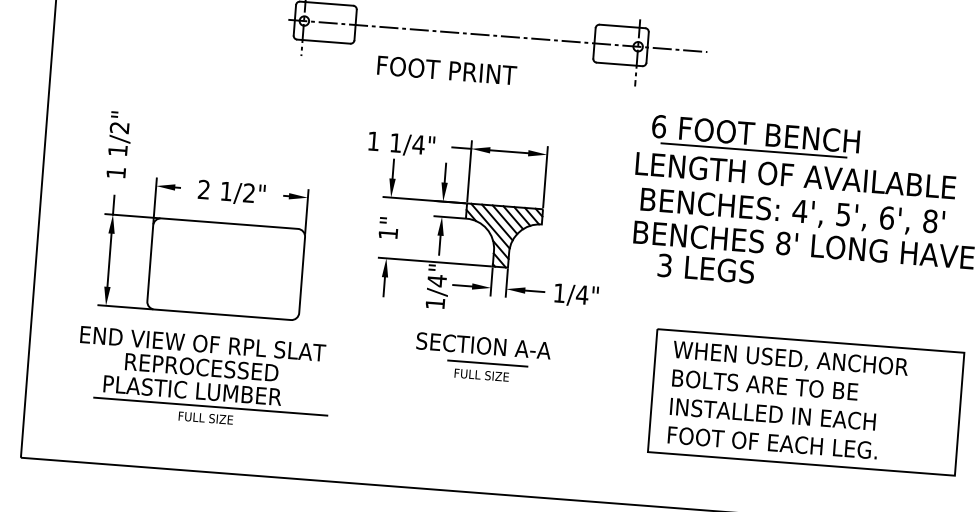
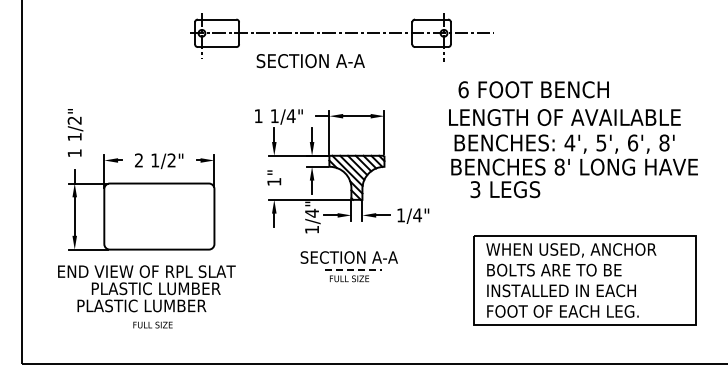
text: (451, 71) -> (310, 61), FOOT PRINT -> SECTION A-A
line: (754, 150) -> (533, 101), removed
line: (488, 364) -> (353, 270), solid -> dashed
text: (214, 368) -> (156, 288), REPROCESSED -> PLASTIC LUMBER
line: (210, 406) -> (155, 316), removed

